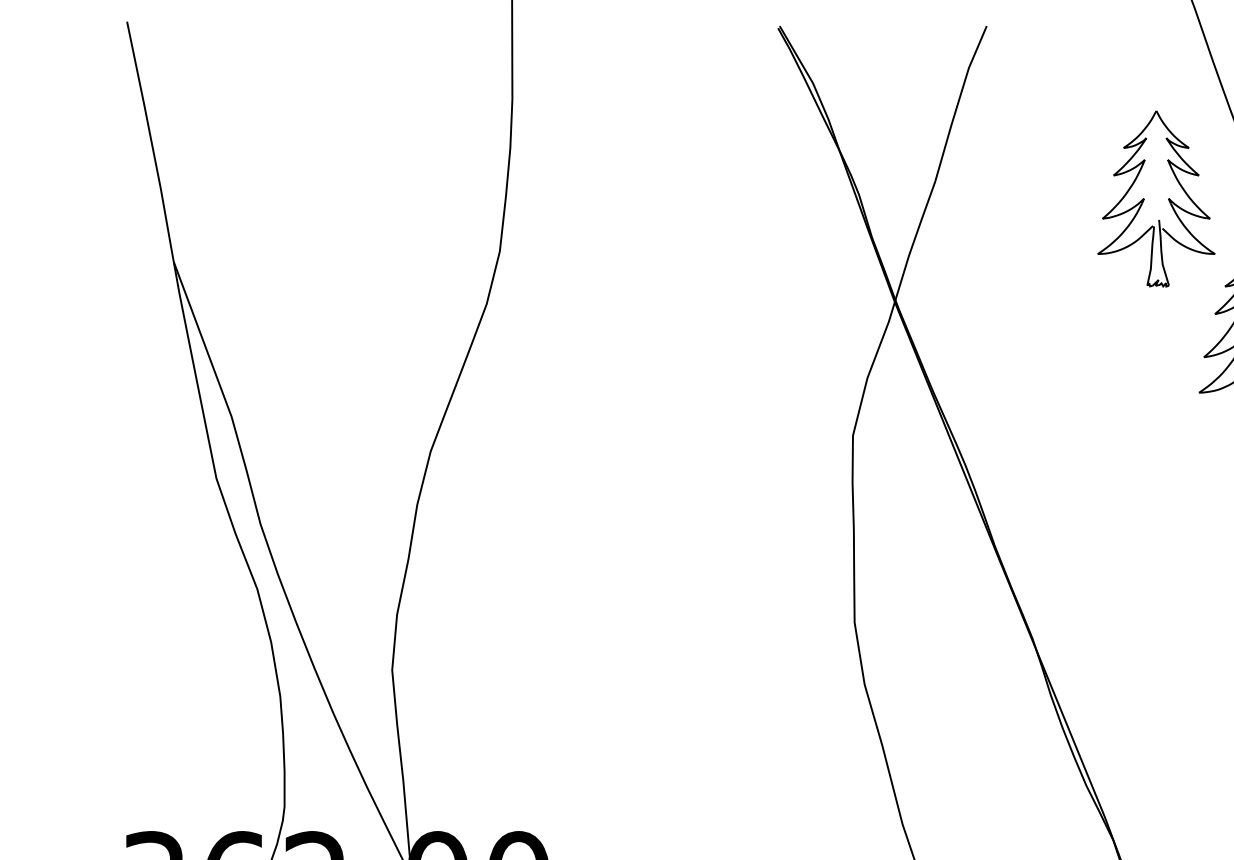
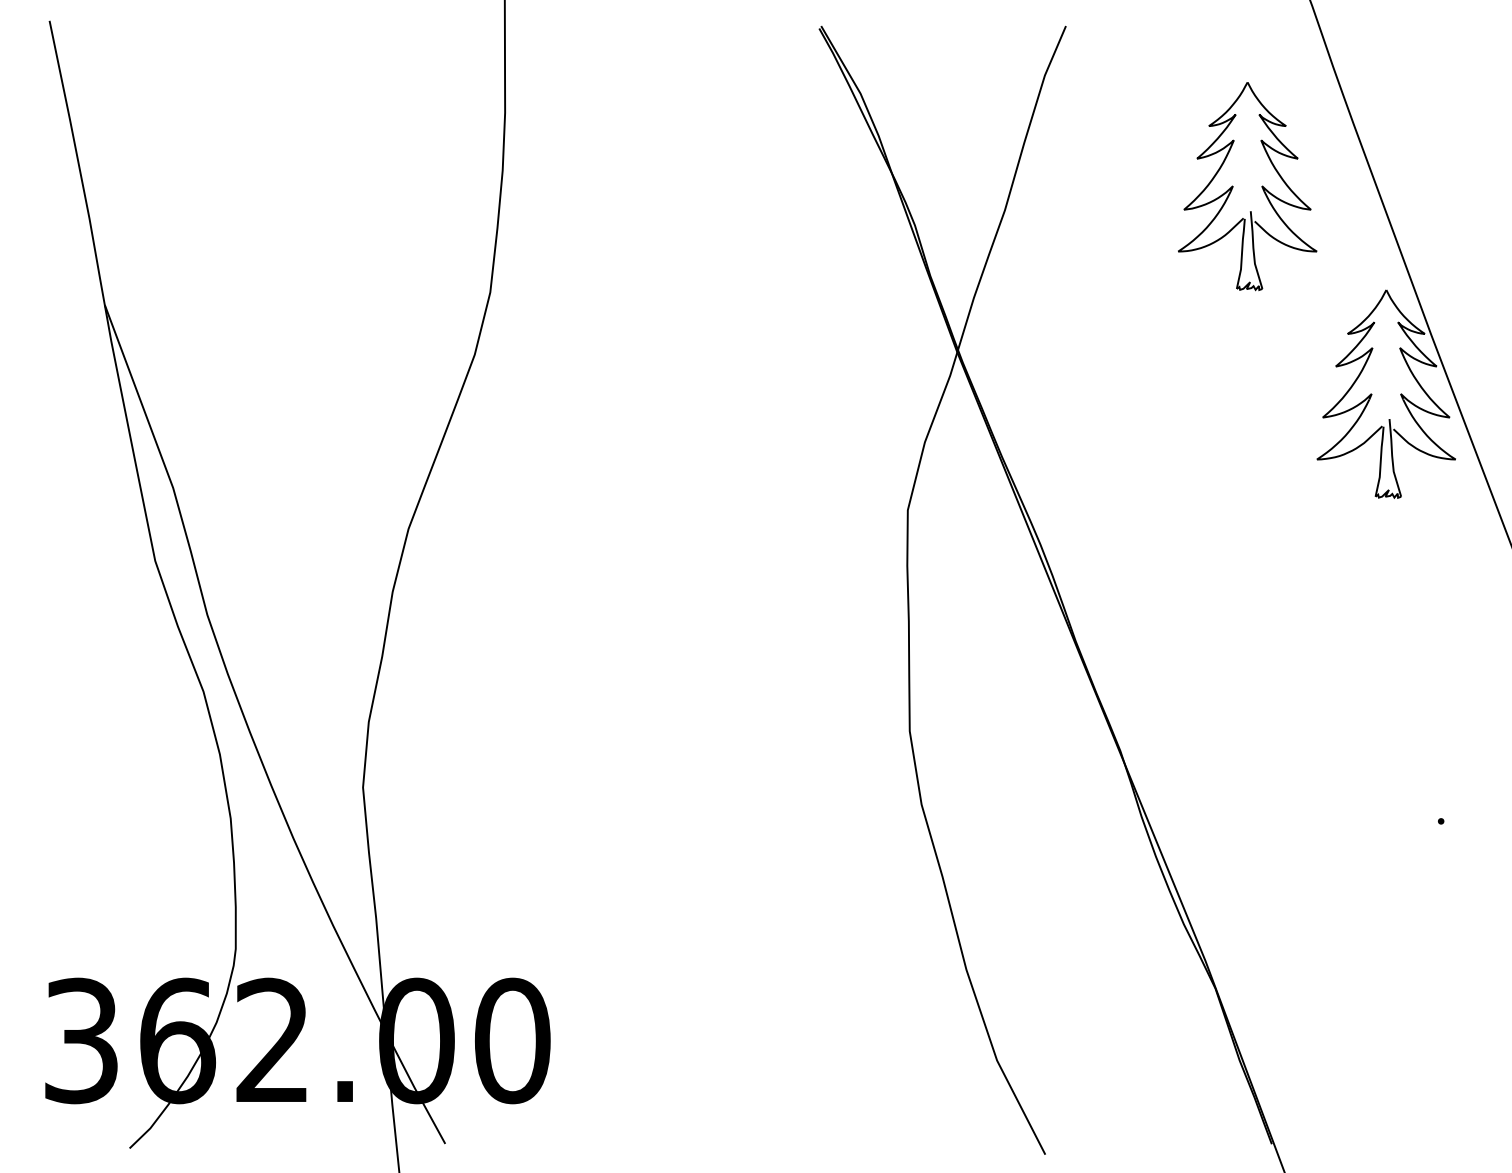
part: (1144, 199) -> (1233, 186), moved

